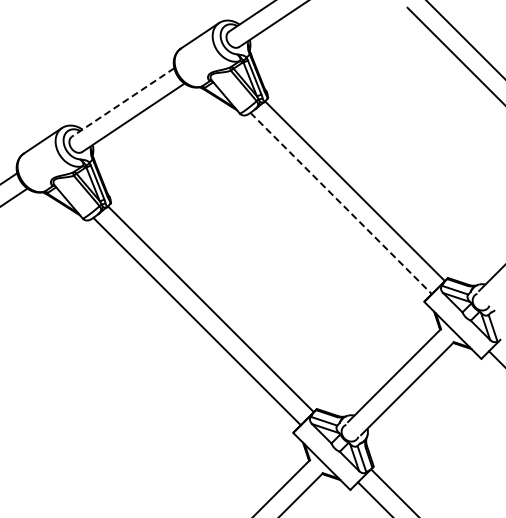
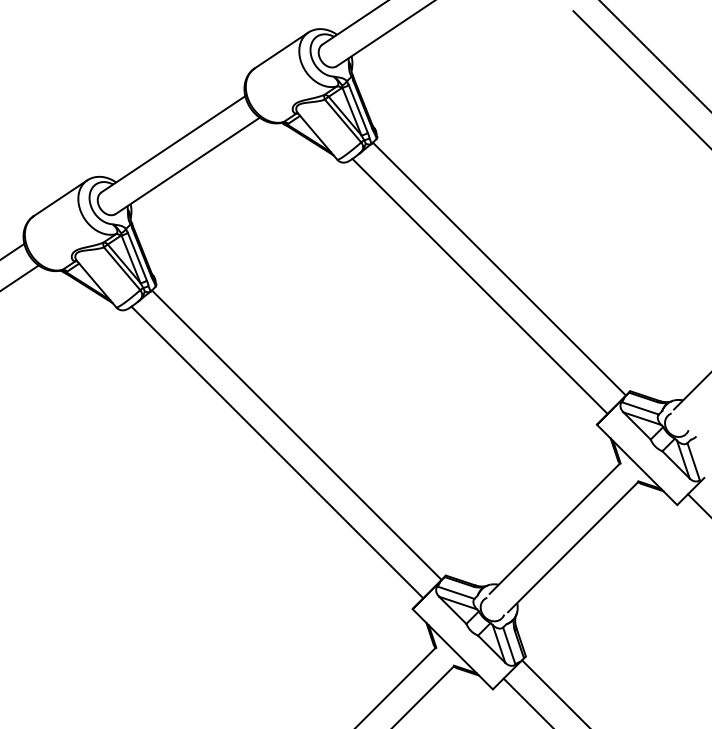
line: (123, 102) -> (173, 144), dashed -> solid
line: (341, 203) -> (480, 286), dashed -> solid

